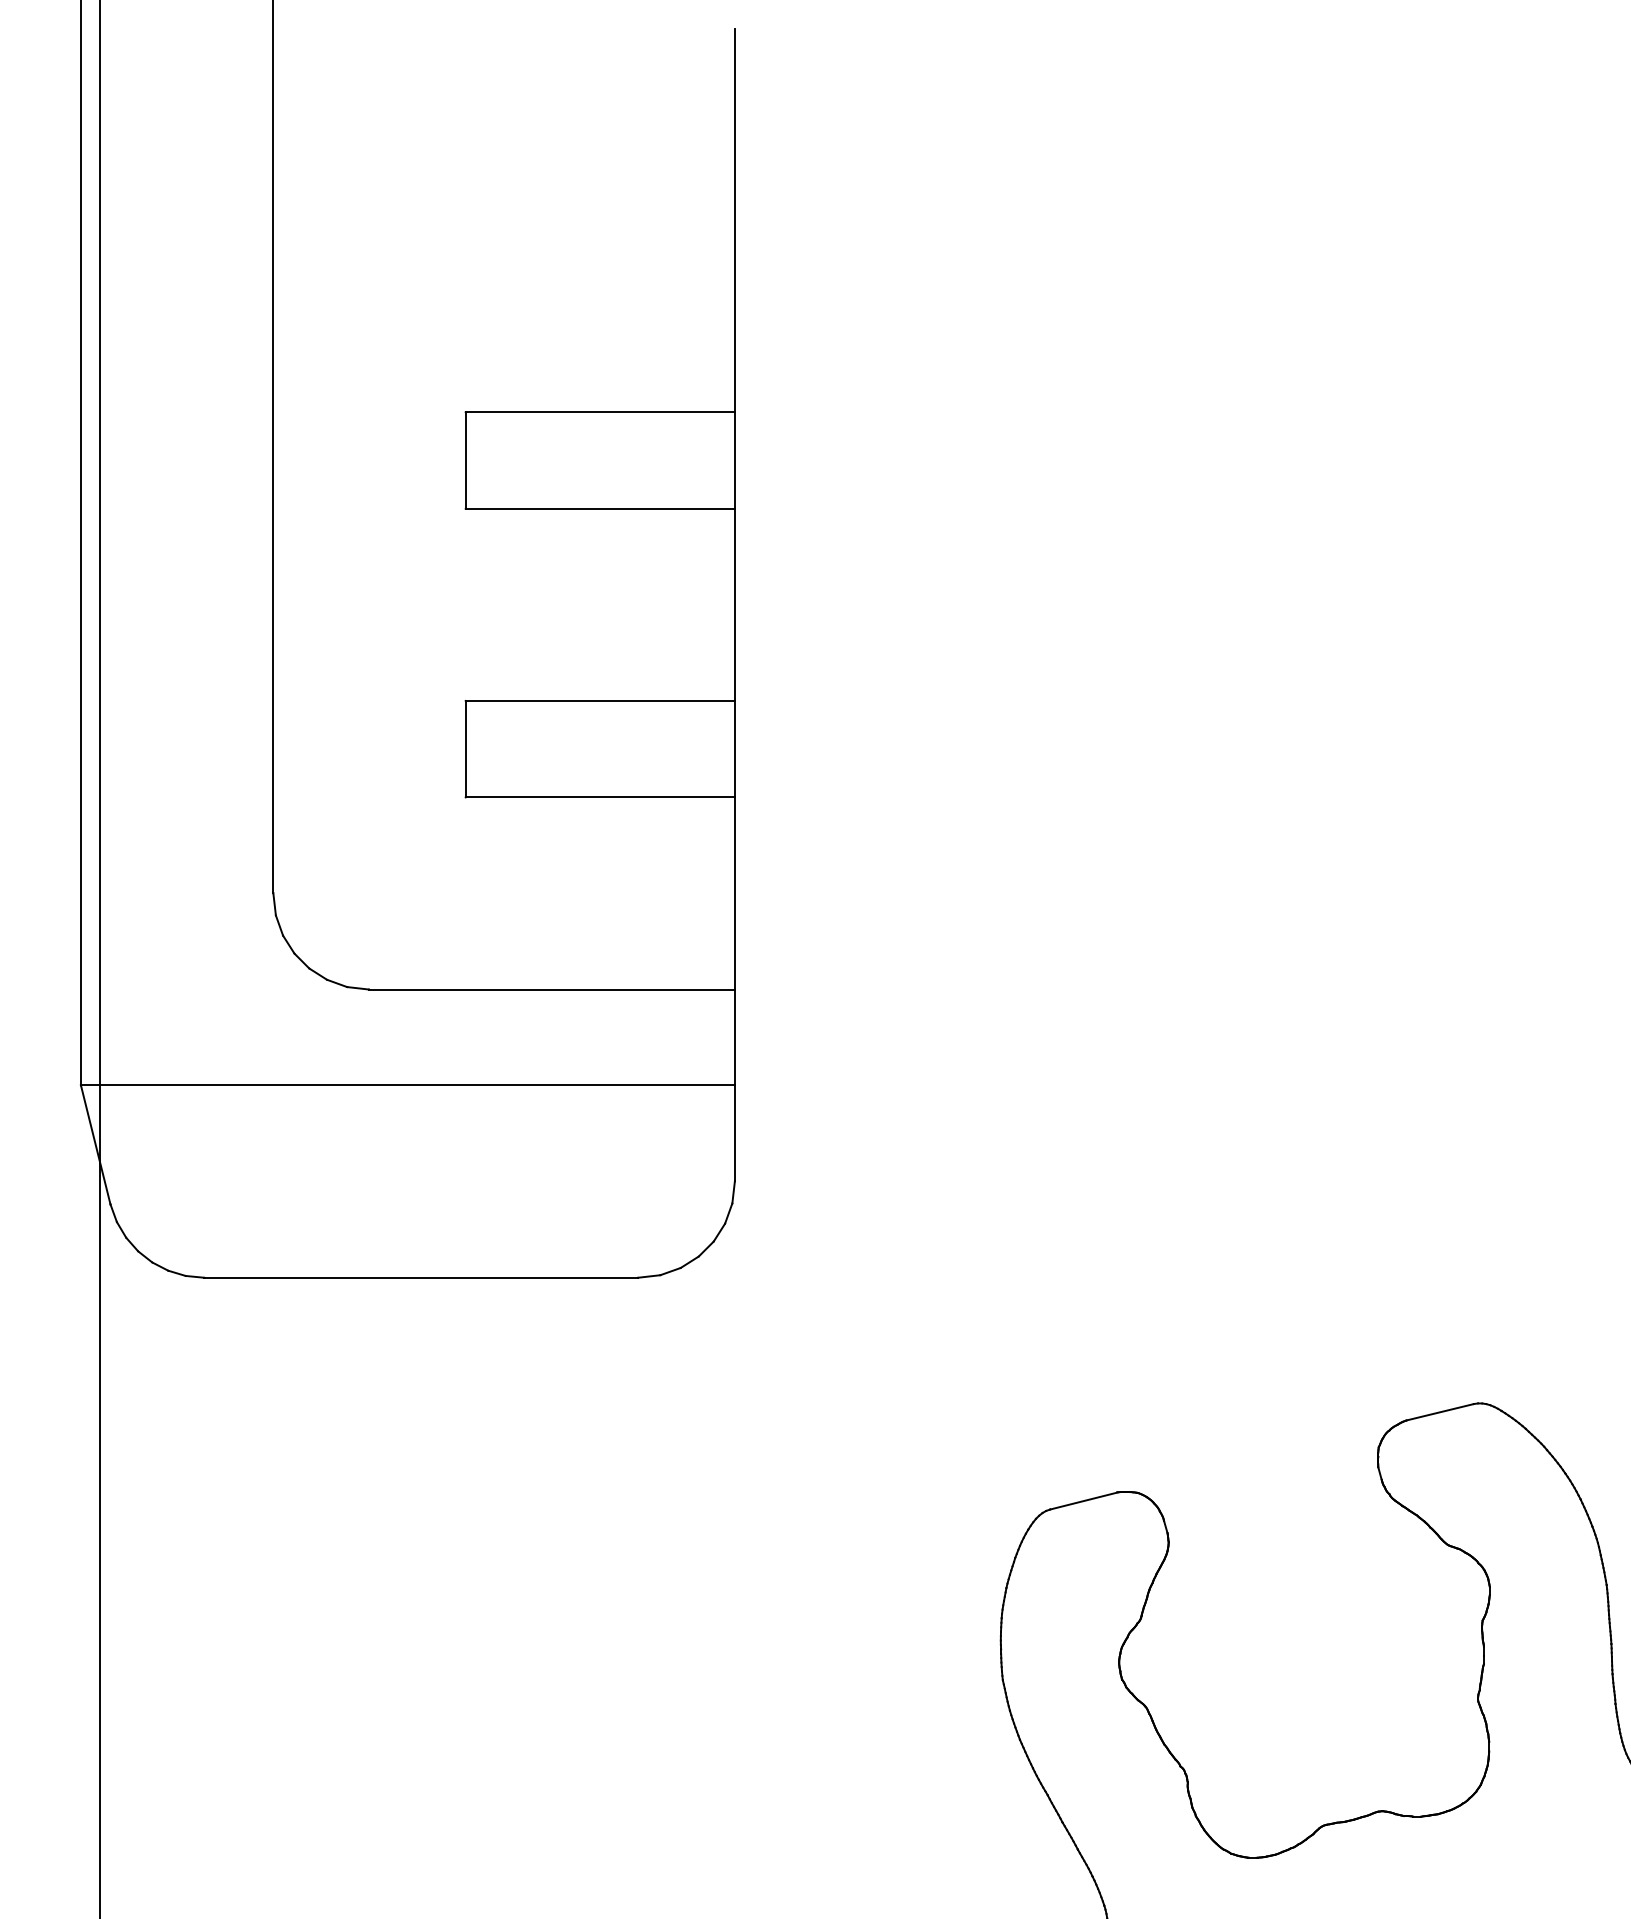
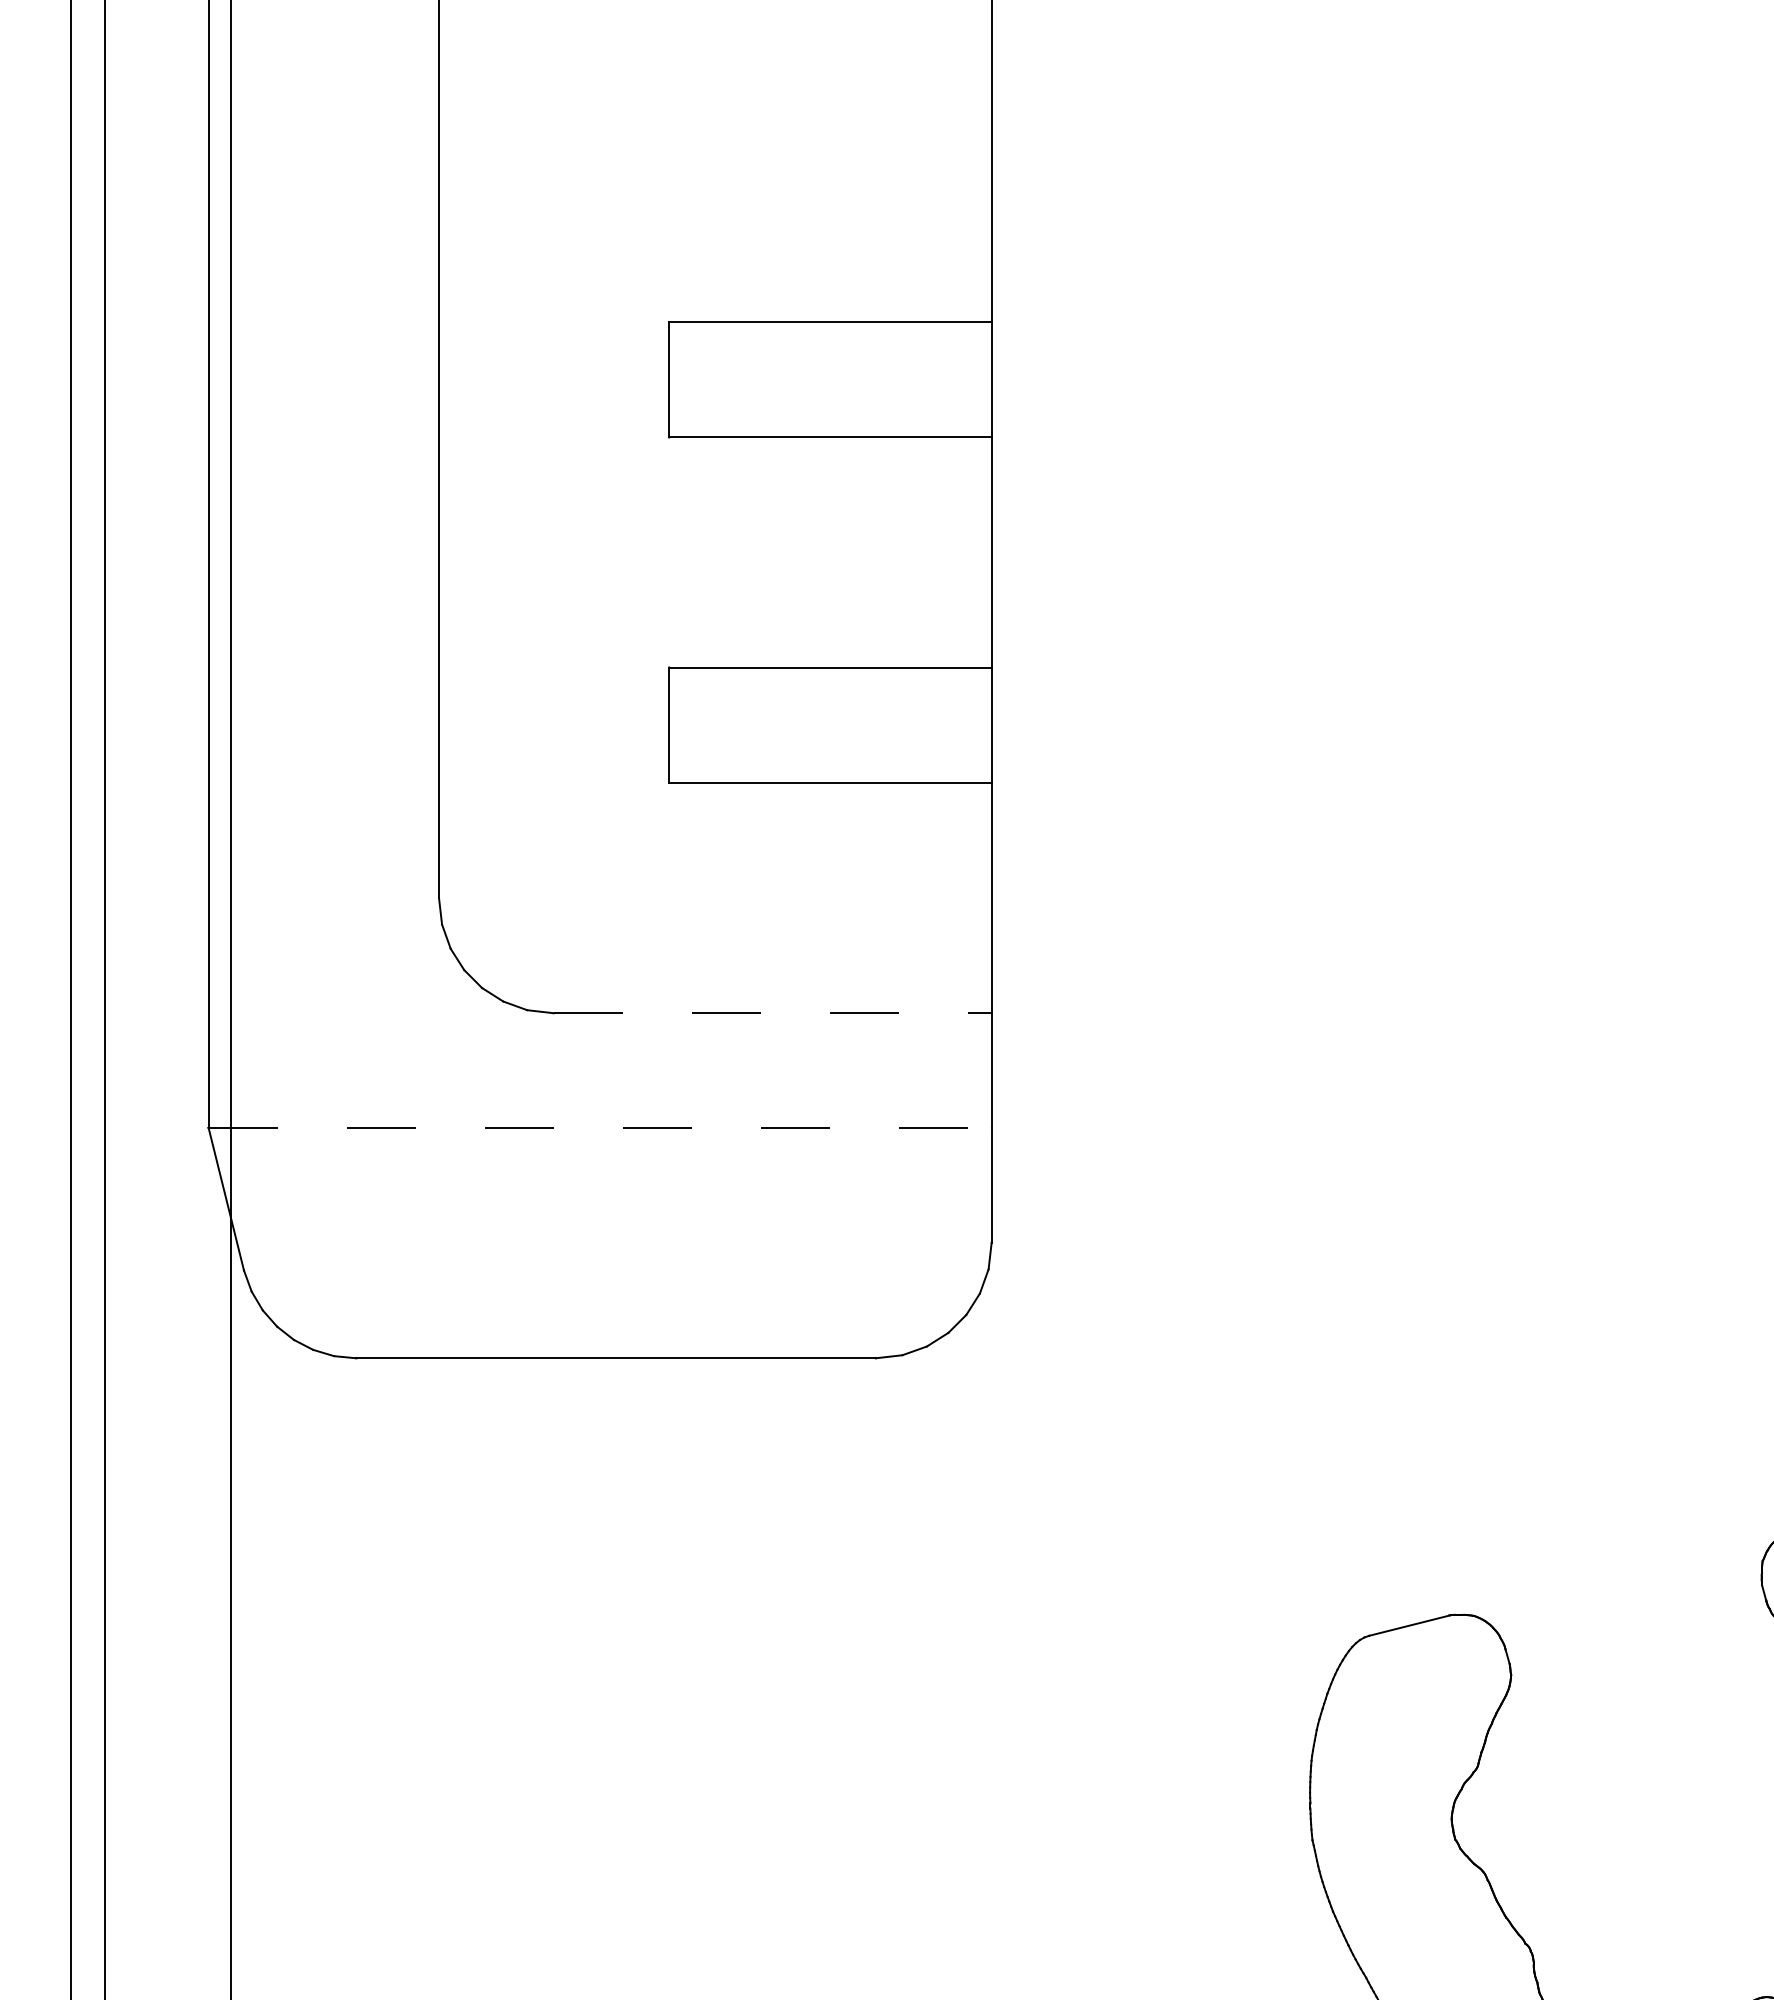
line: (551, 989) -> (772, 1013), solid -> dashed
line: (407, 1085) -> (599, 1128), solid -> dashed

